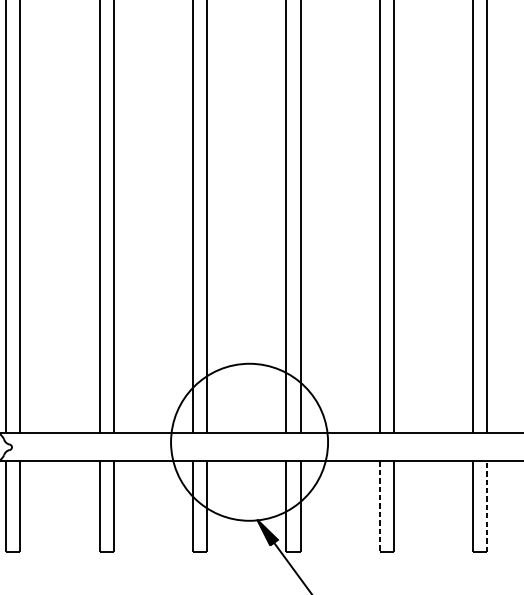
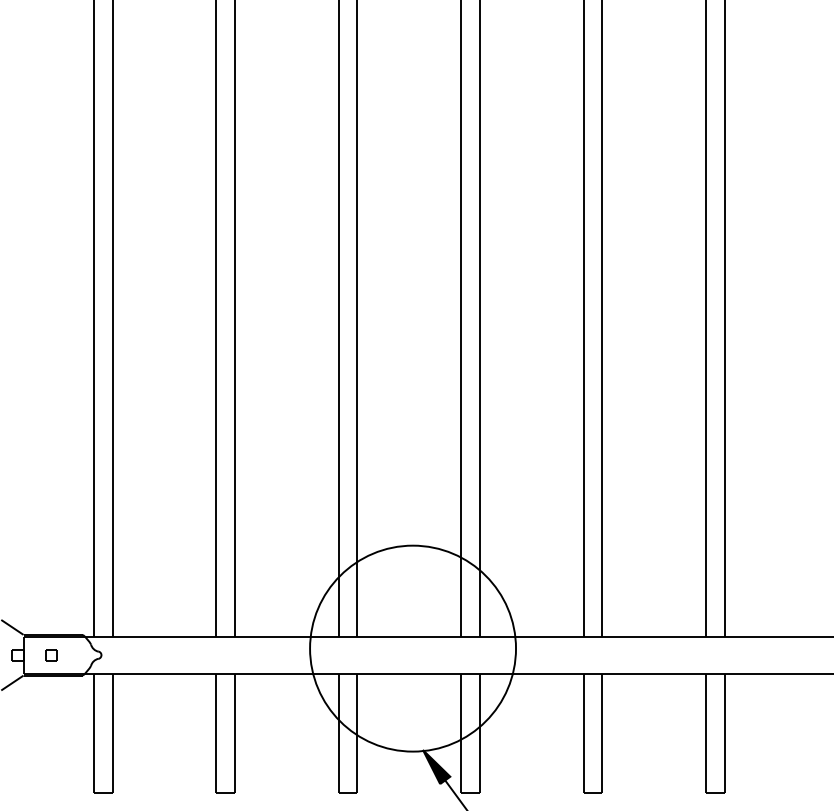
line: (379, 506) -> (583, 733), dashed -> solid
line: (487, 506) -> (724, 732), dashed -> solid

